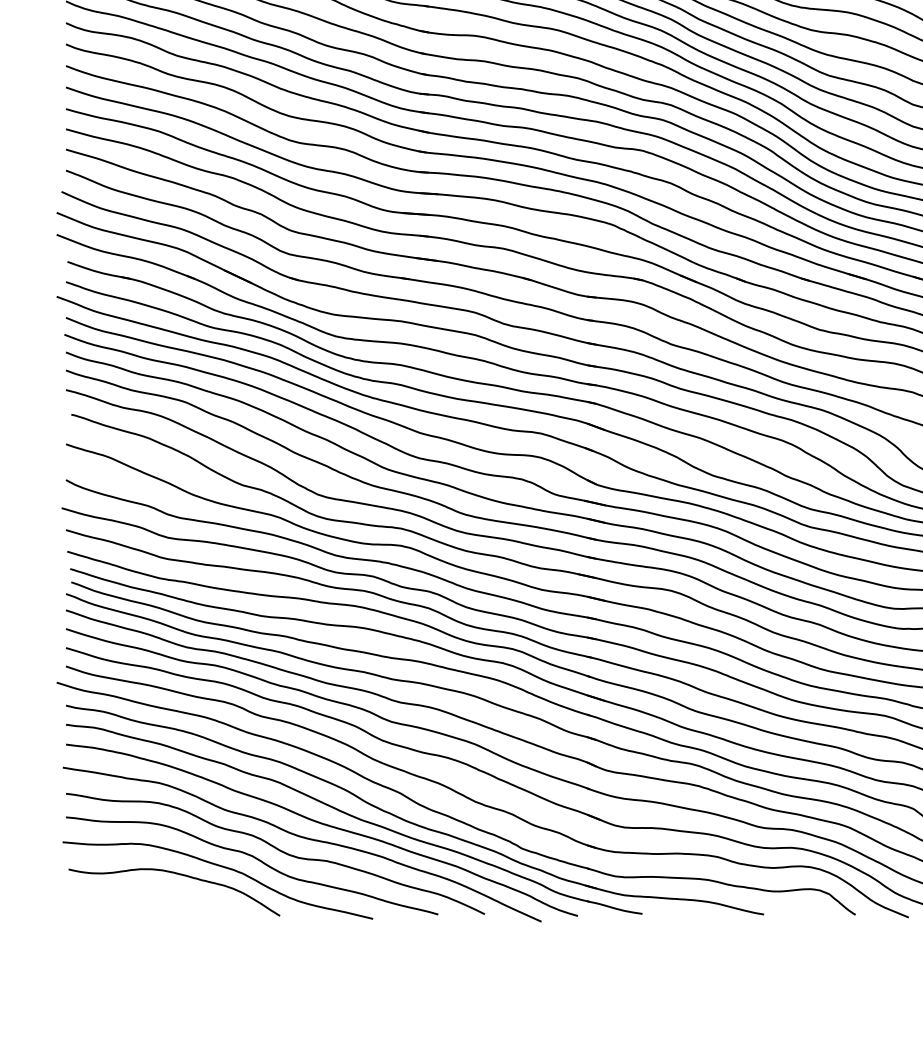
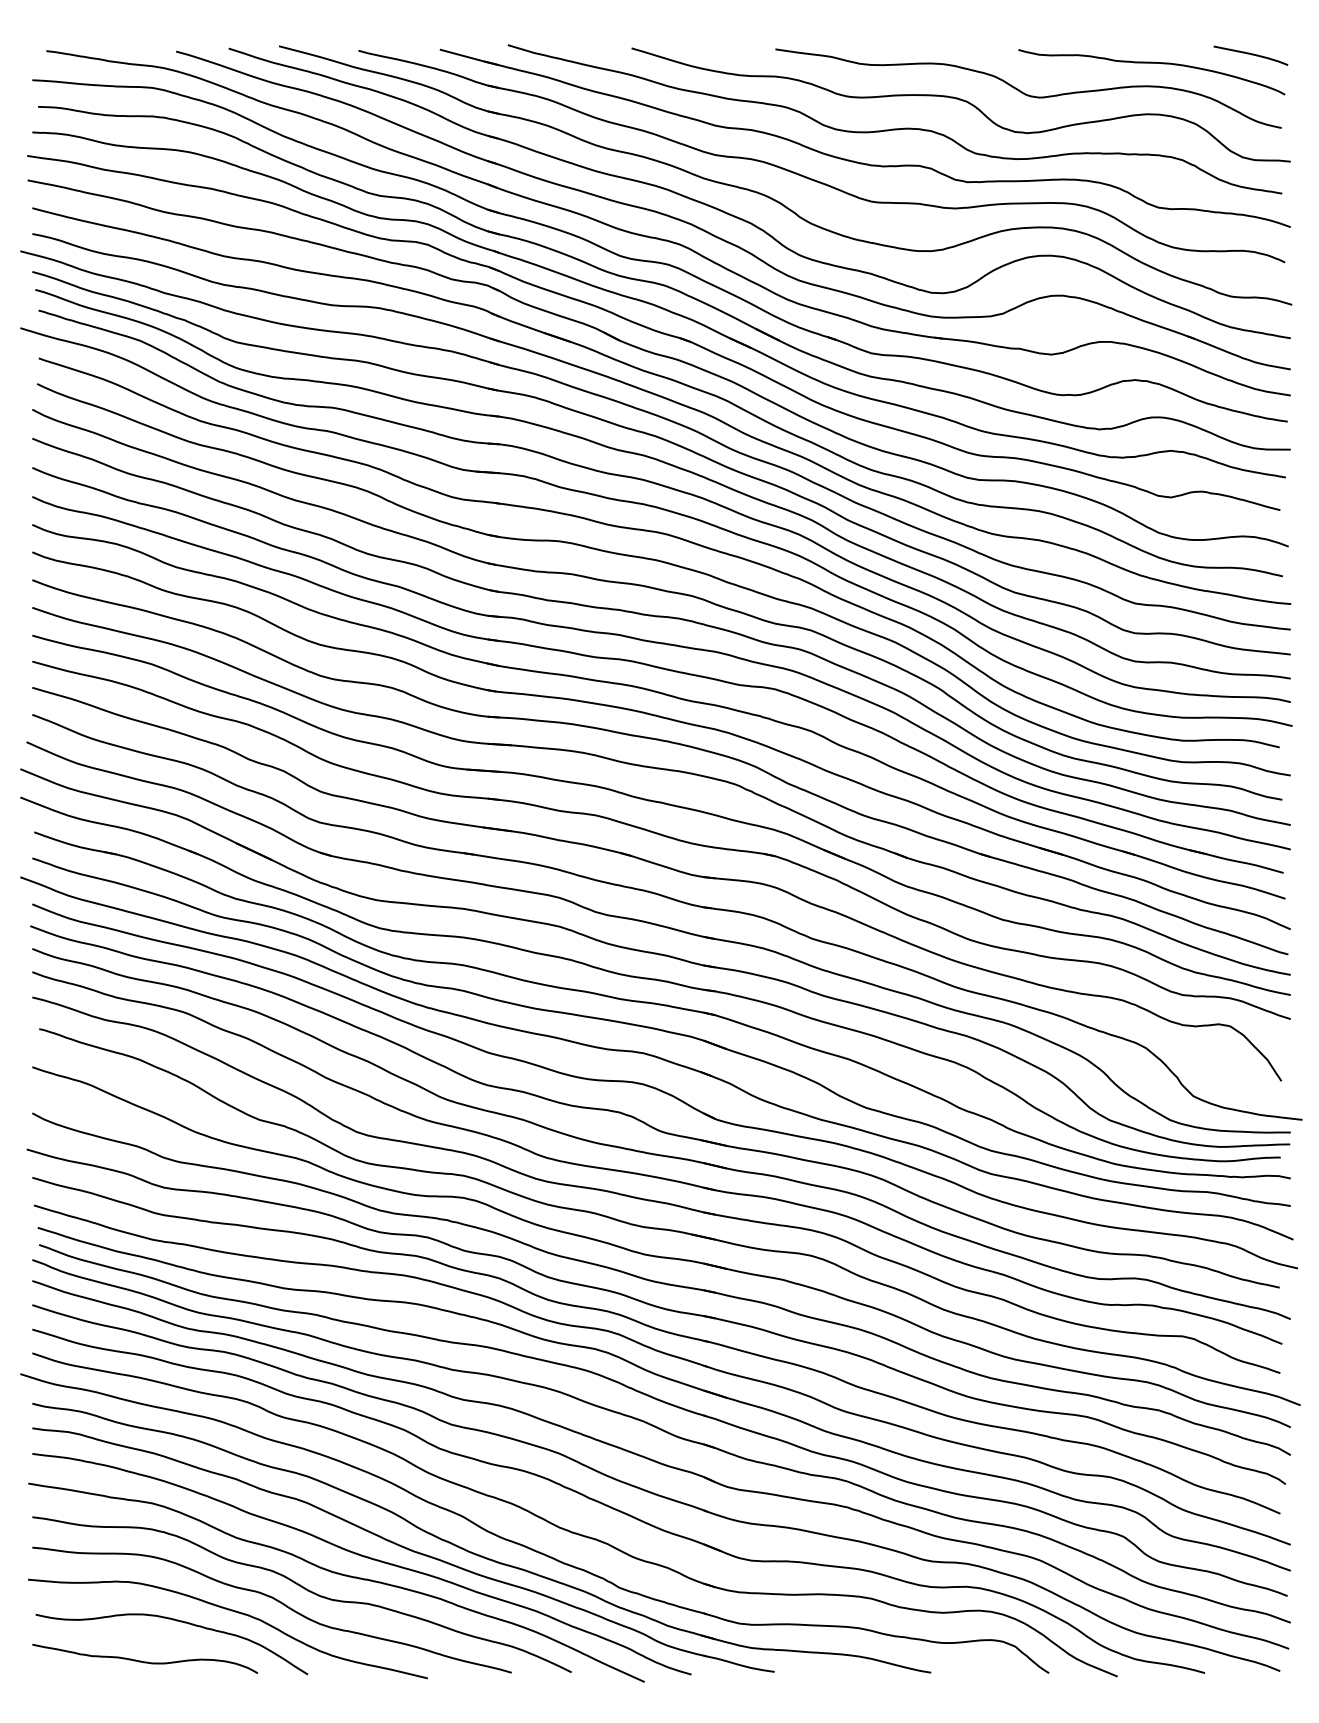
curve: (153, 905) -> (145, 1661), added

